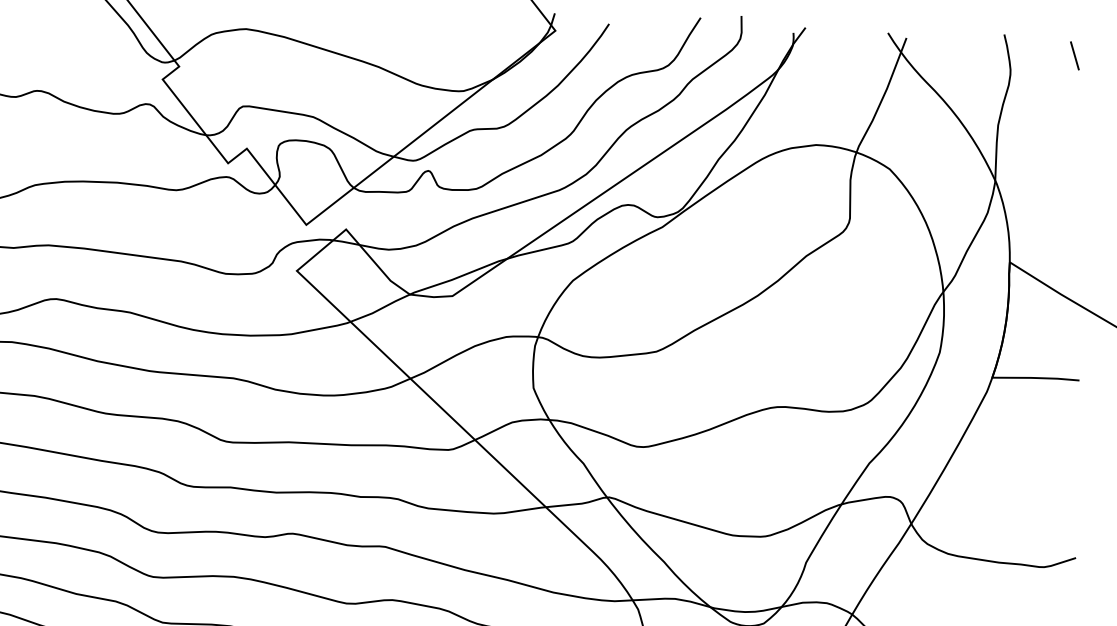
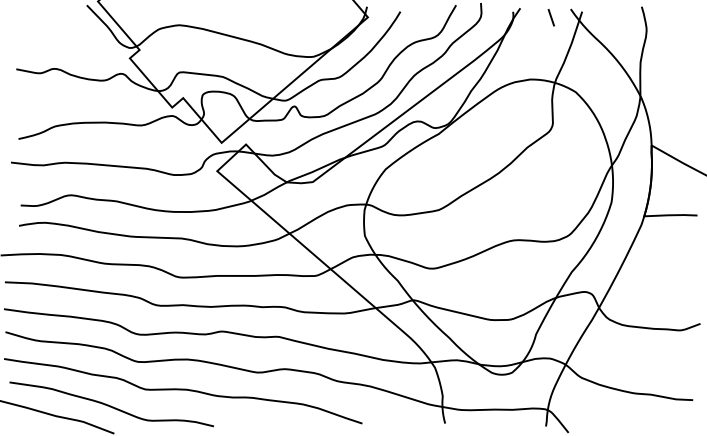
line: (1073, 55) -> (550, 17), moved

